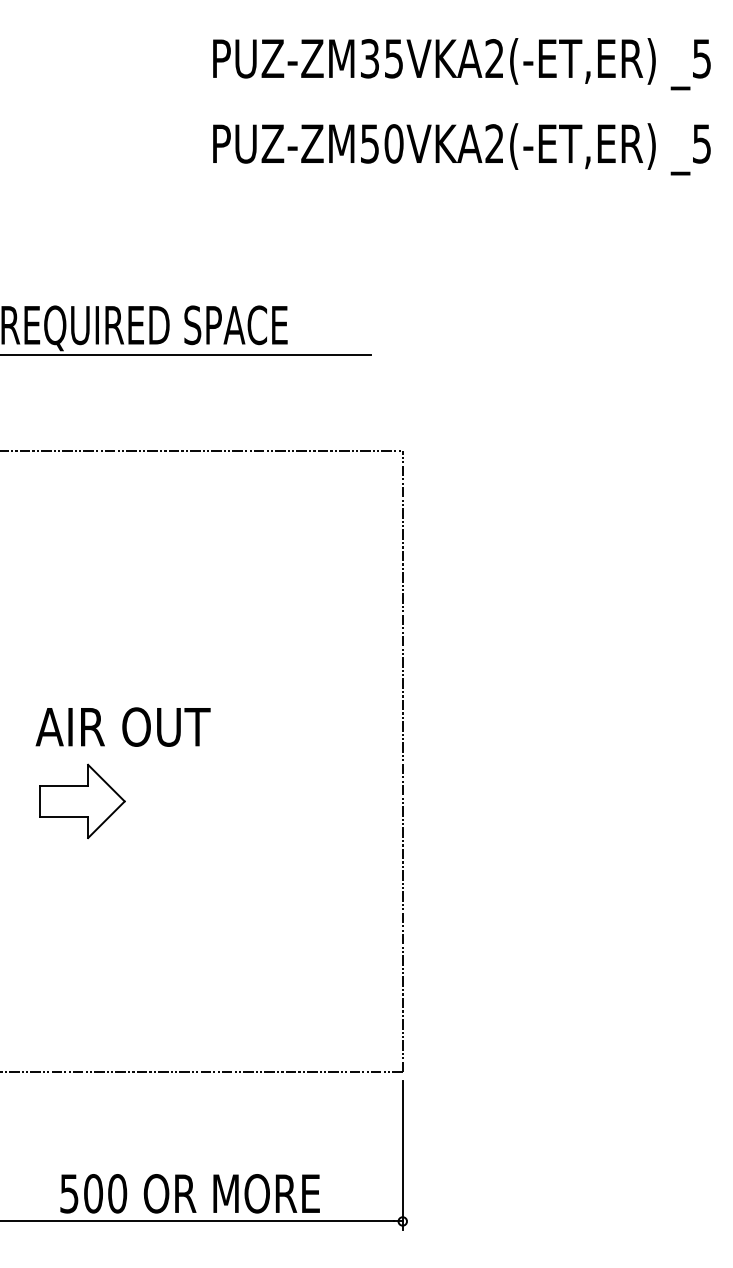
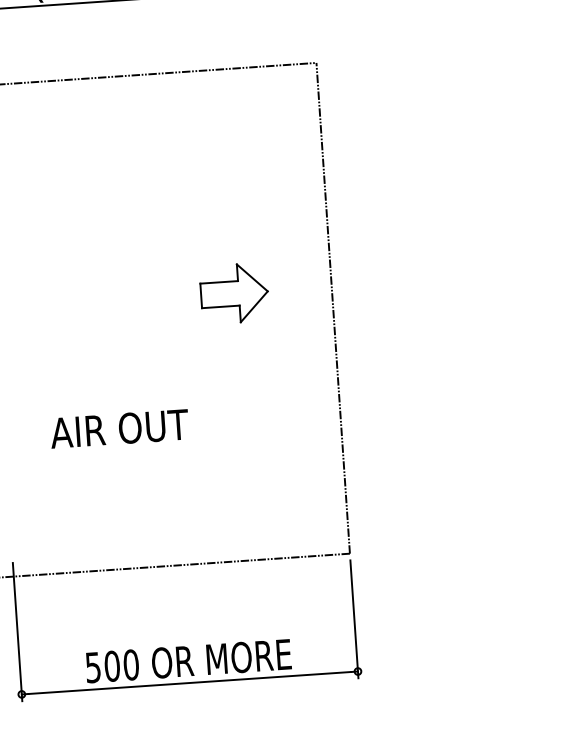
text: (122, 726) -> (119, 428), moved
part: (82, 801) -> (234, 293), moved

